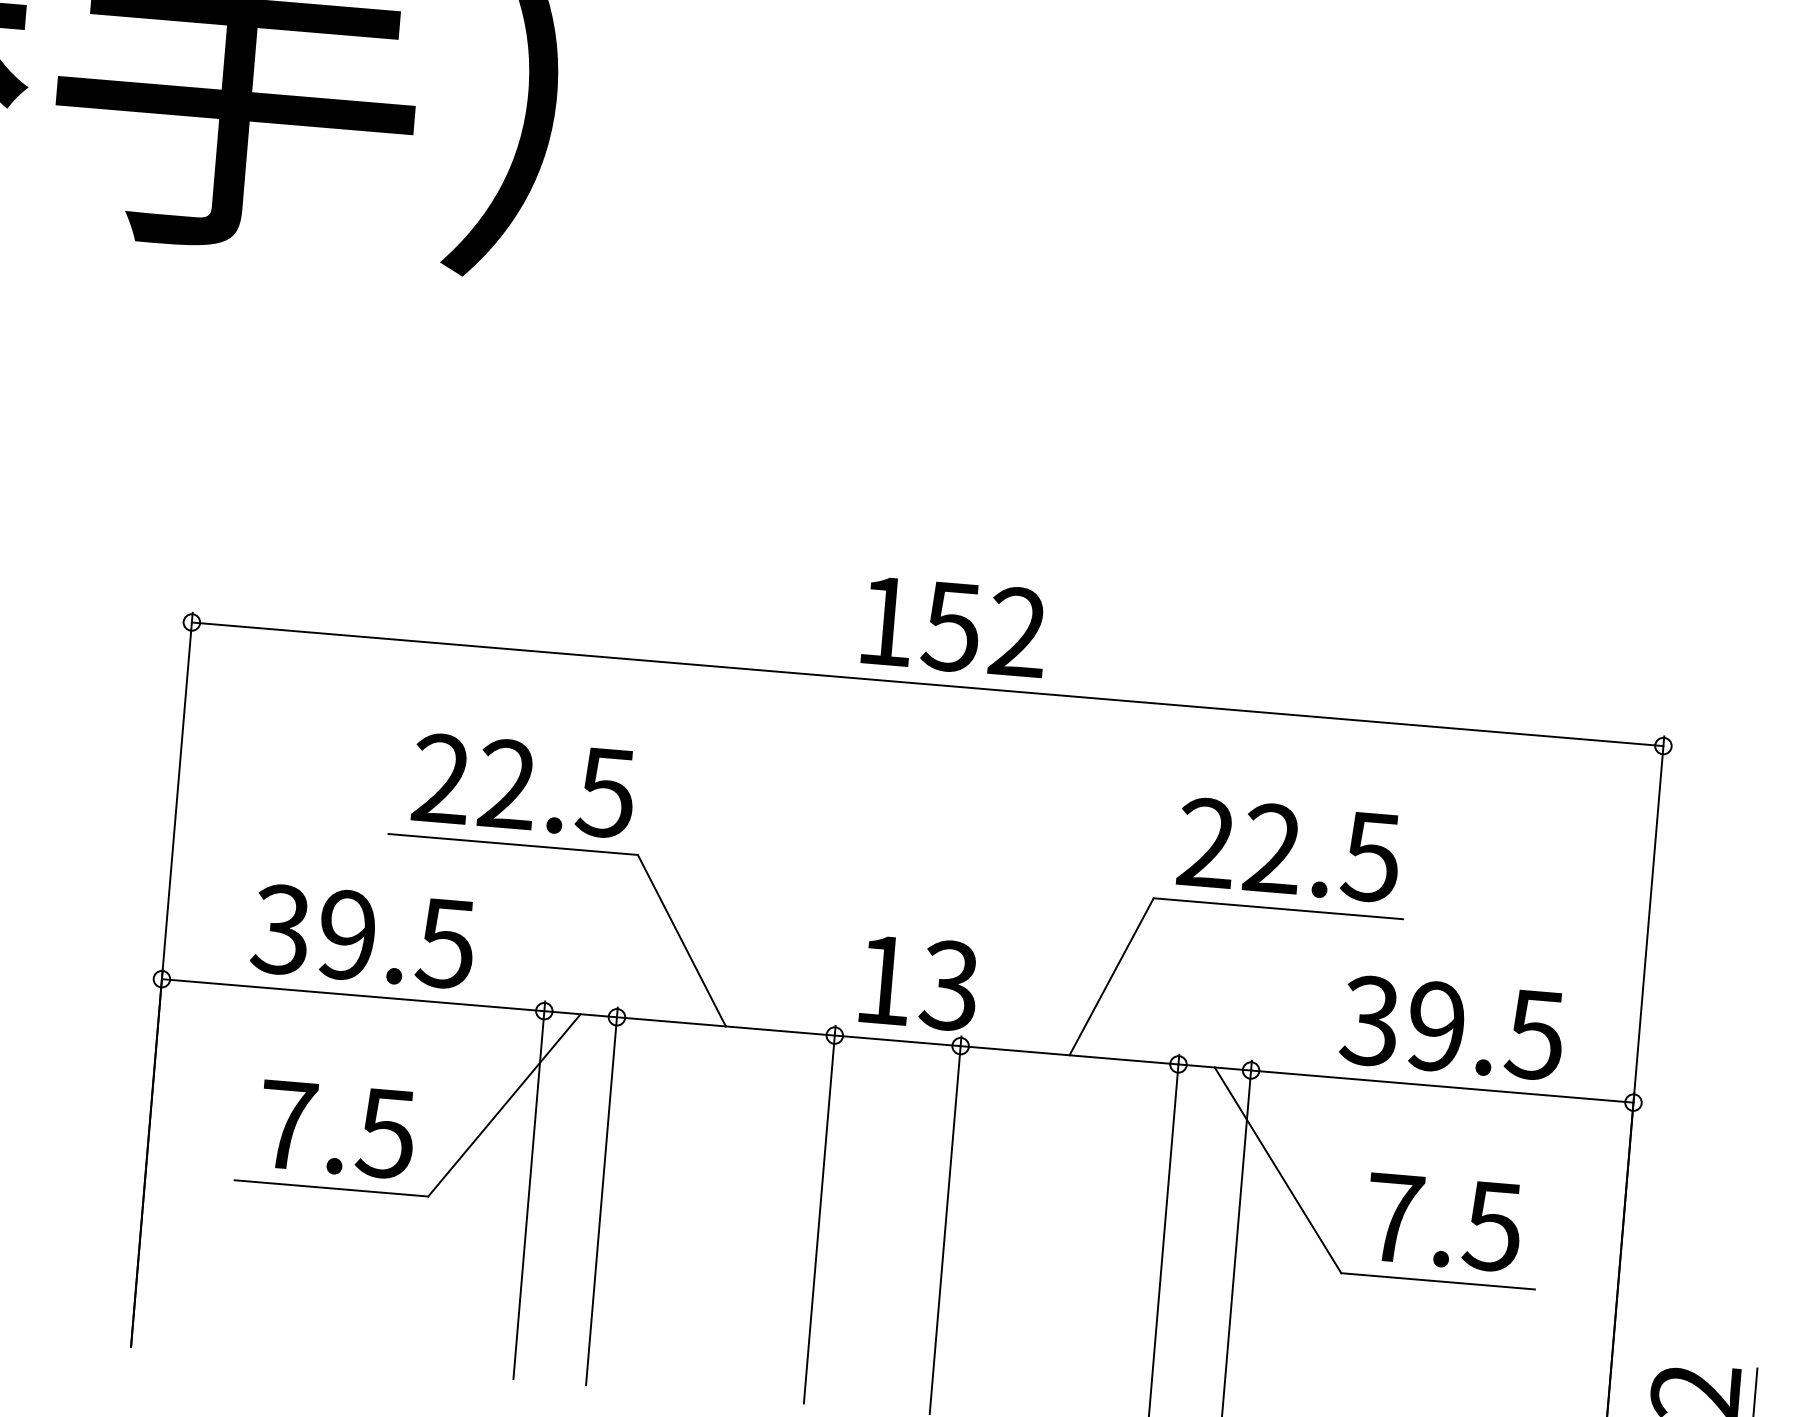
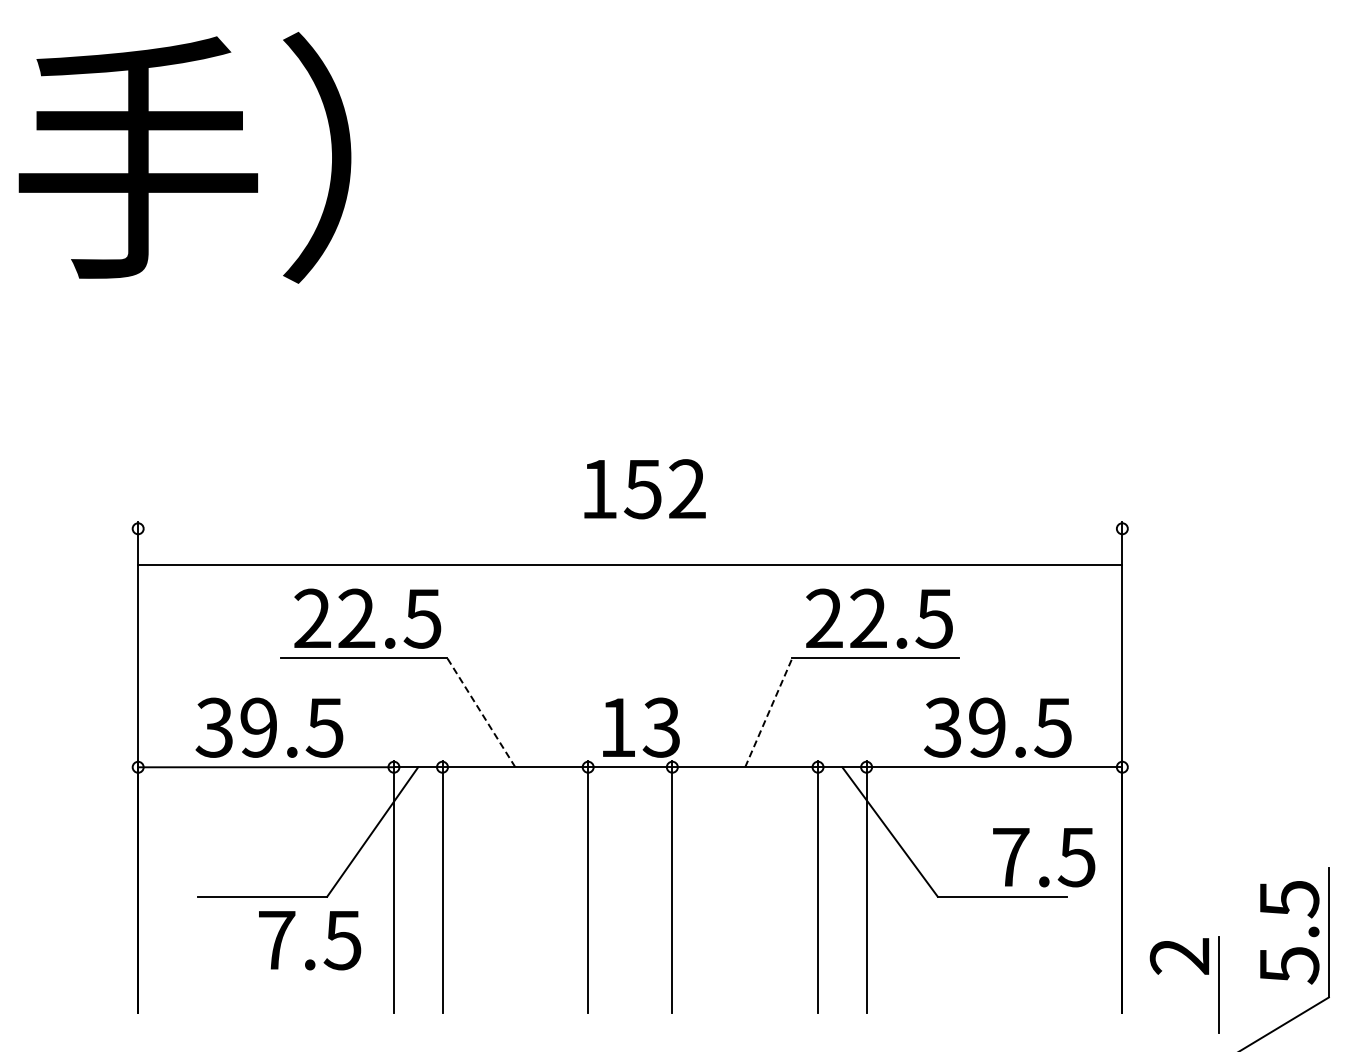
line: (928, 683) -> (630, 564), moved
line: (682, 940) -> (481, 712), solid -> dashed
line: (1111, 976) -> (768, 712), solid -> dashed
text: (337, 1129) -> (310, 940), moved
text: (1444, 1222) -> (1044, 857), moved

